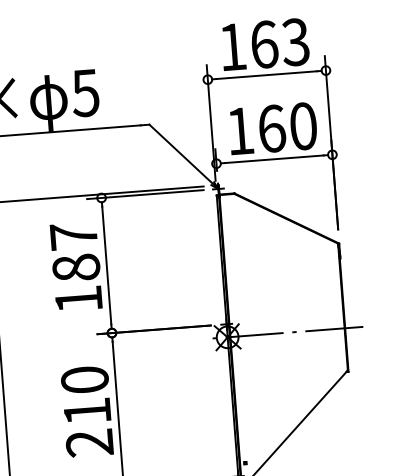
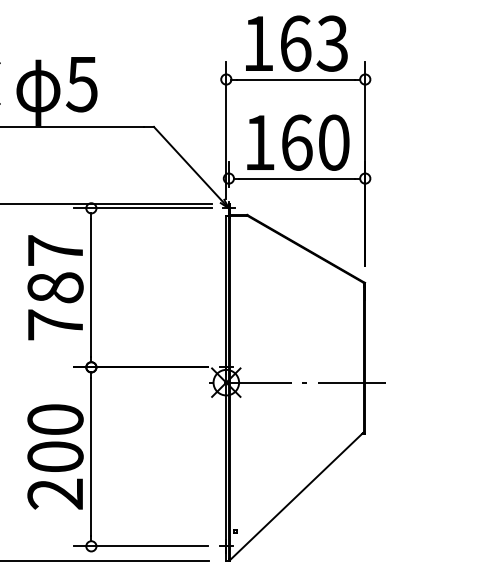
text: (78, 299) -> (55, 324), 187 -> 787
text: (87, 411) -> (55, 456), 210 -> 200

